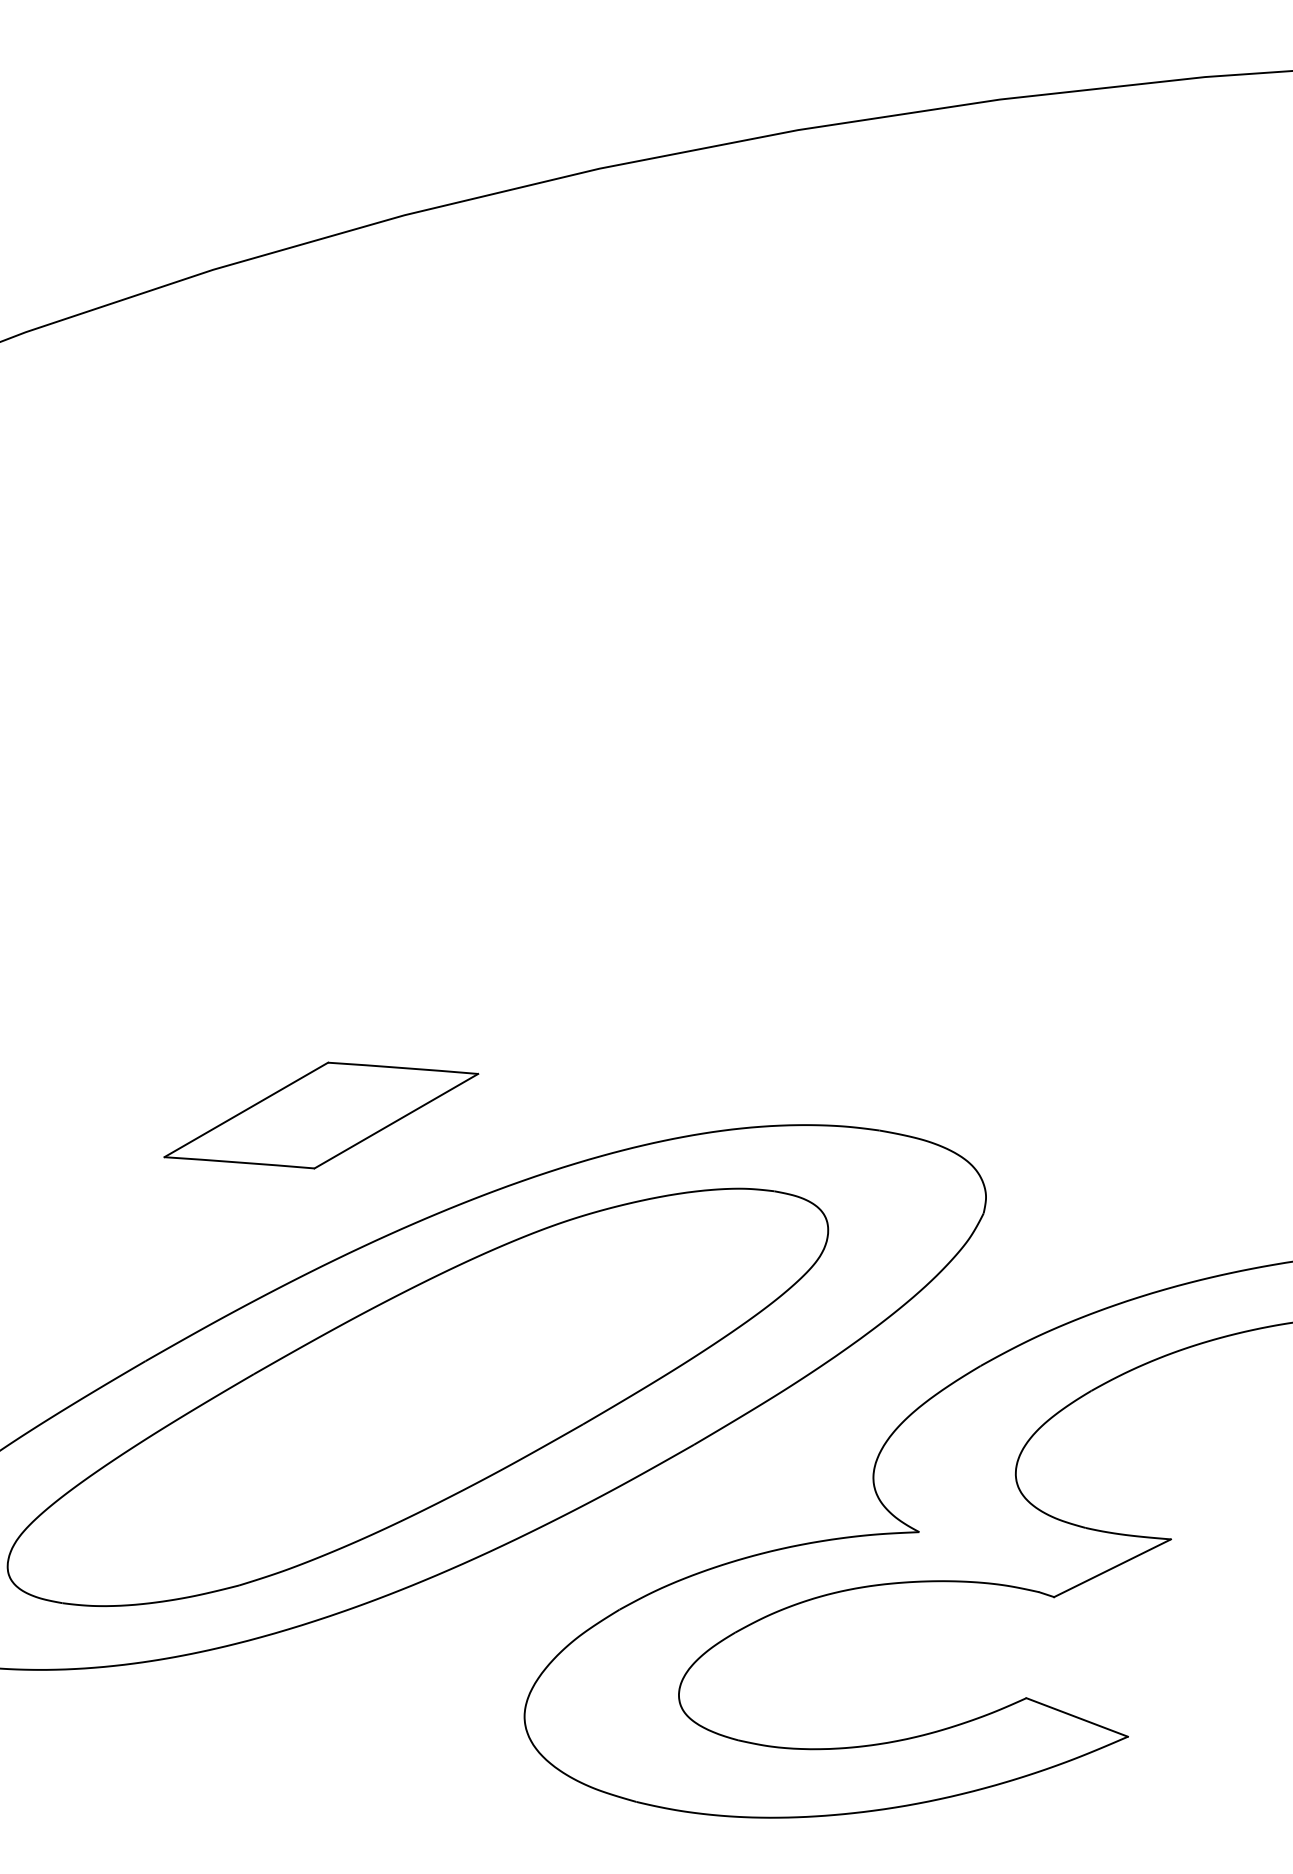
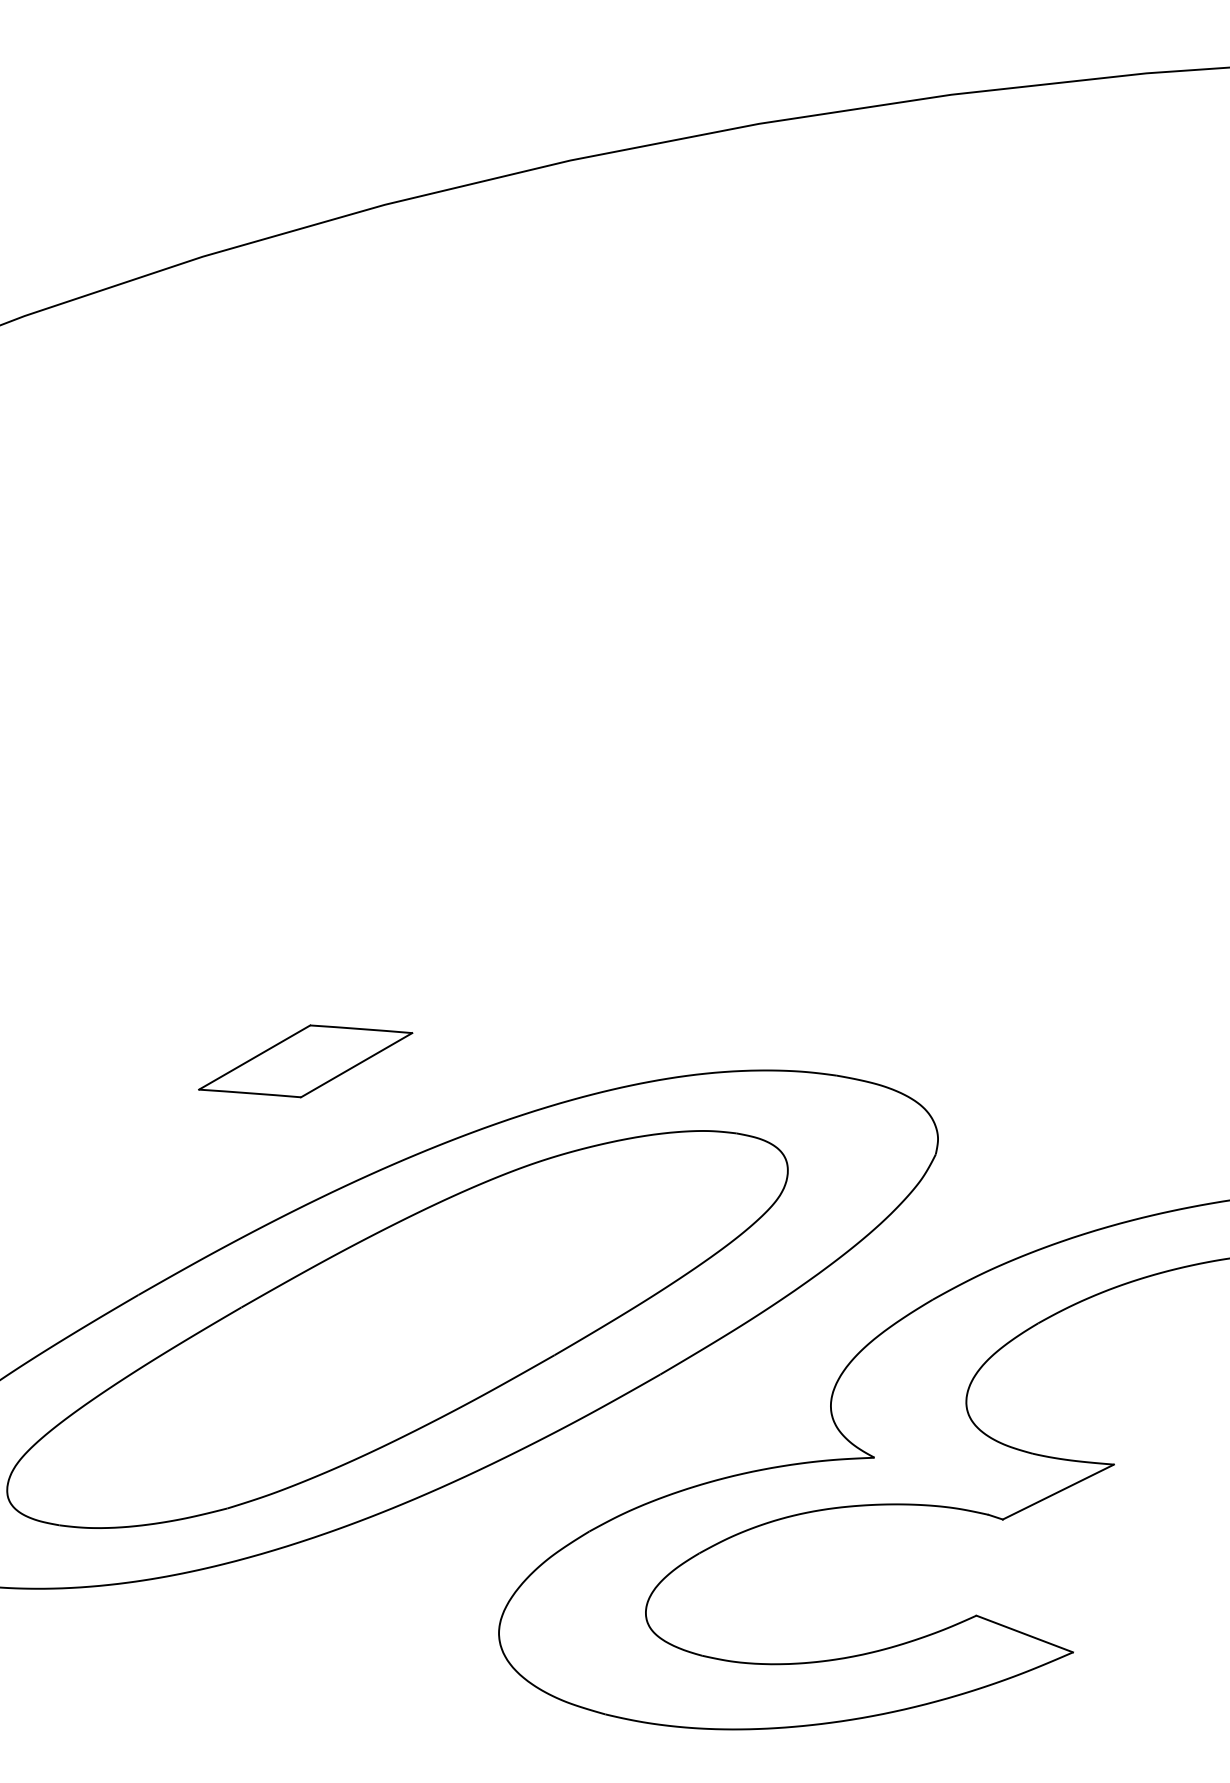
part: (321, 1115) -> (305, 1061), size x0.71

